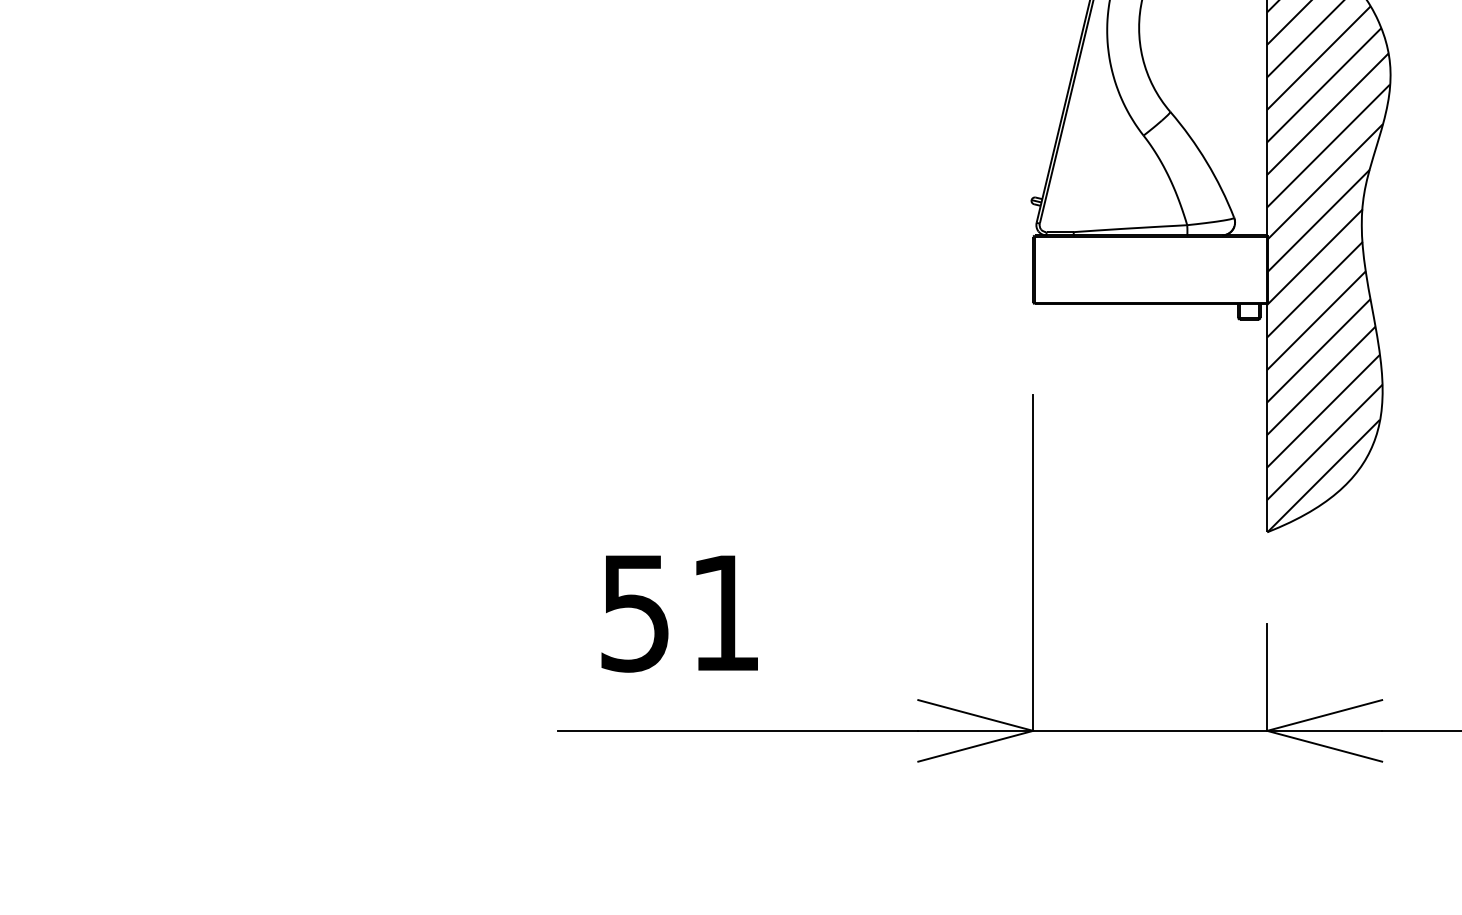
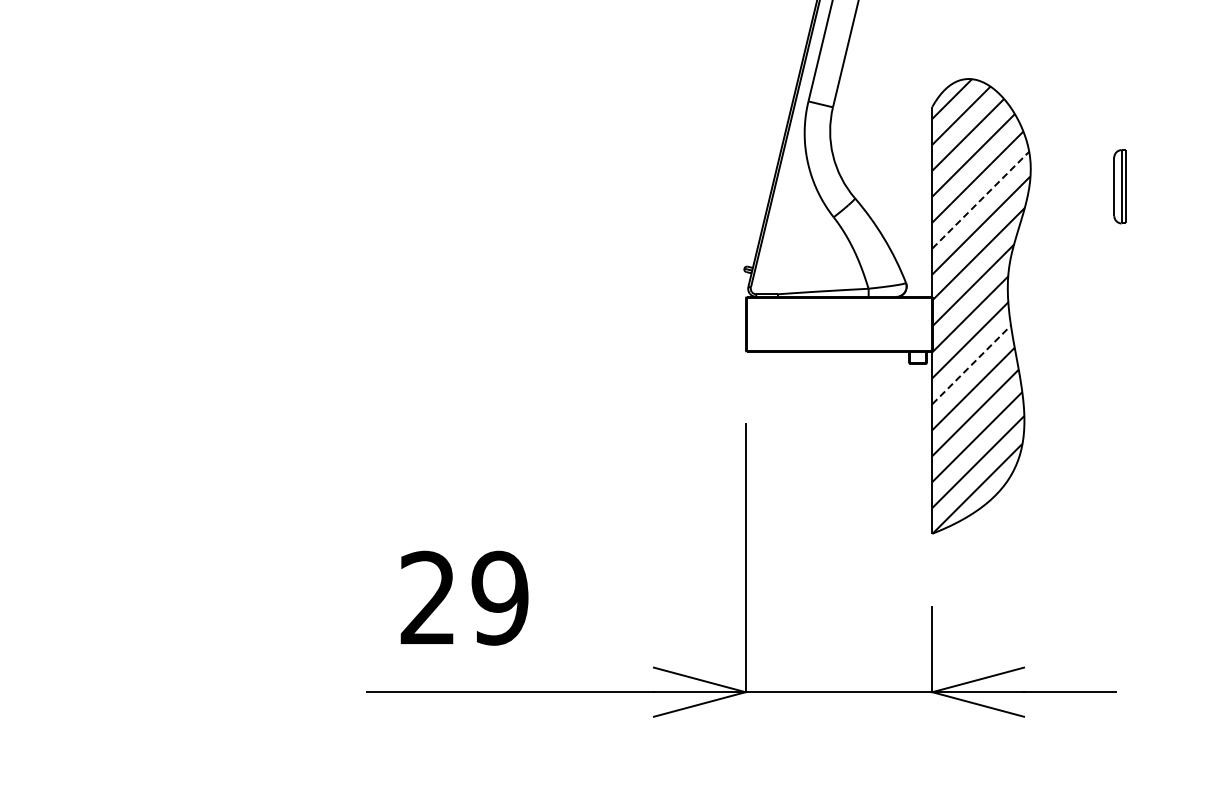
line: (1328, 113) -> (981, 199), solid -> dashed
line: (1316, 320) -> (971, 364), solid -> dashed
text: (680, 612) -> (464, 597), 51 -> 29

